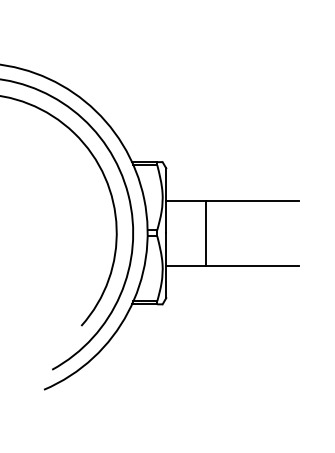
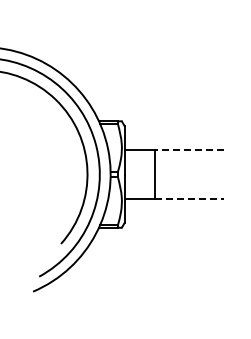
line: (253, 201) -> (189, 150), solid -> dashed
line: (253, 265) -> (189, 198), solid -> dashed

